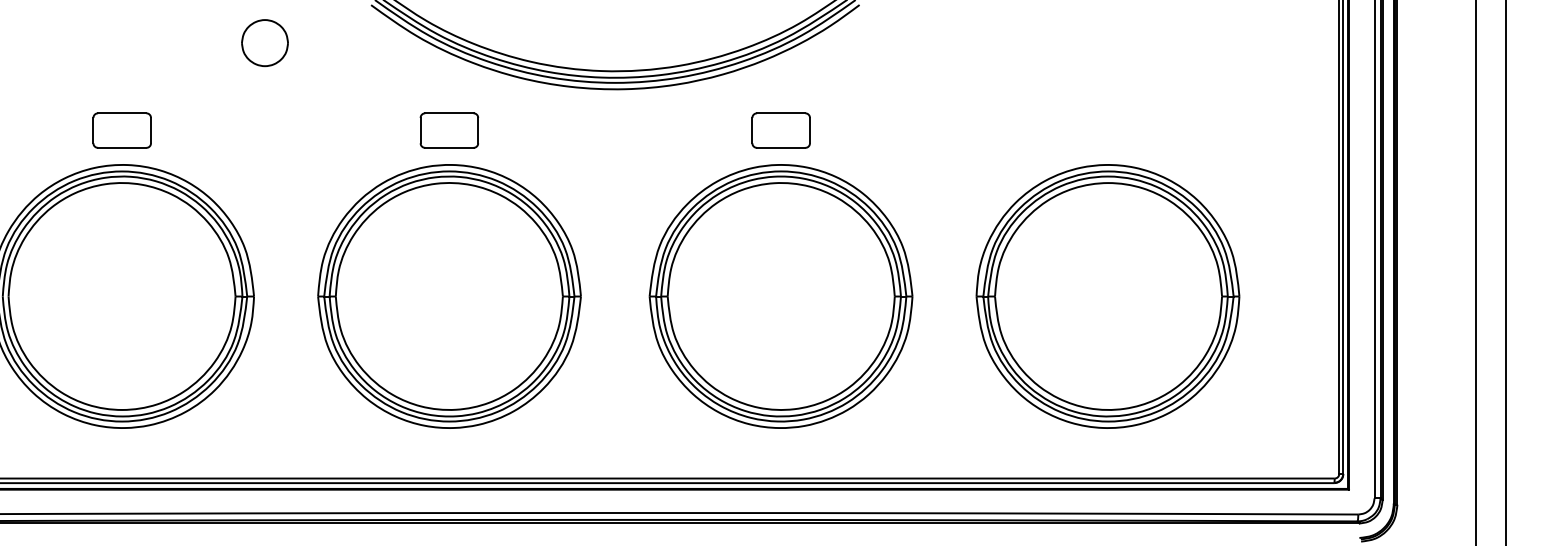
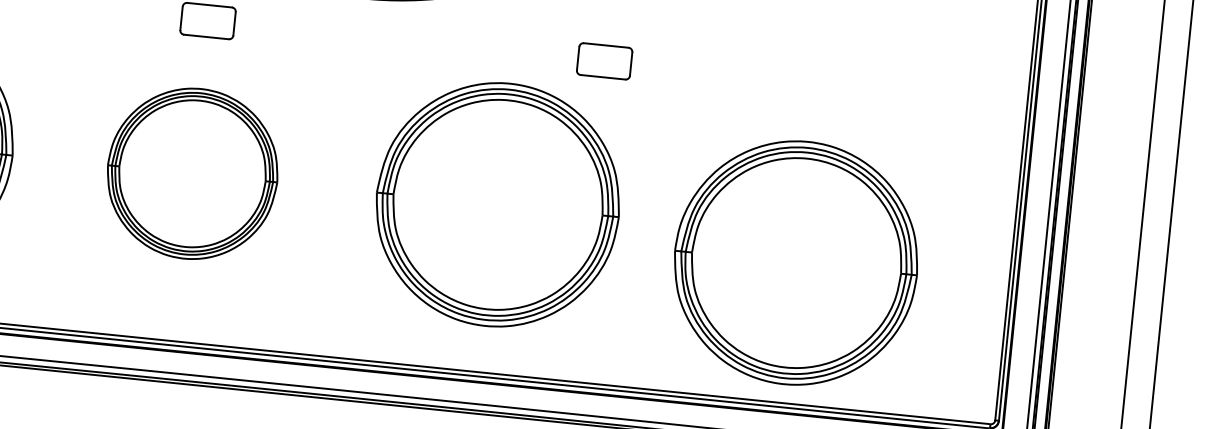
part: (780, 130) -> (604, 61), moved
part: (449, 296) -> (192, 173), size x0.7
part: (1107, 296) -> (795, 262), moved

